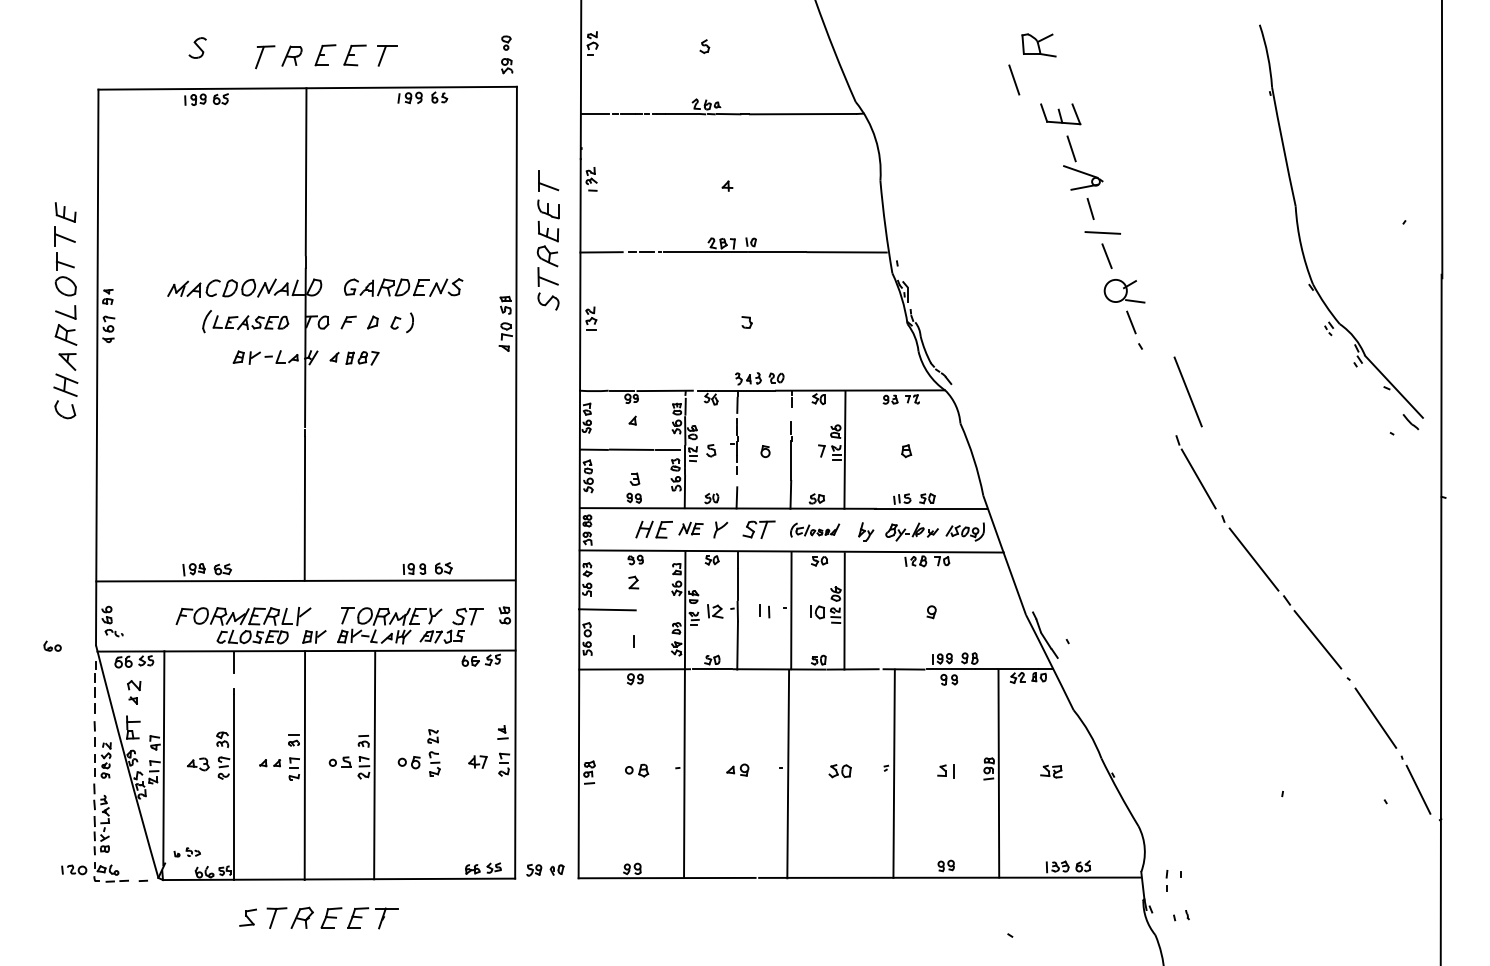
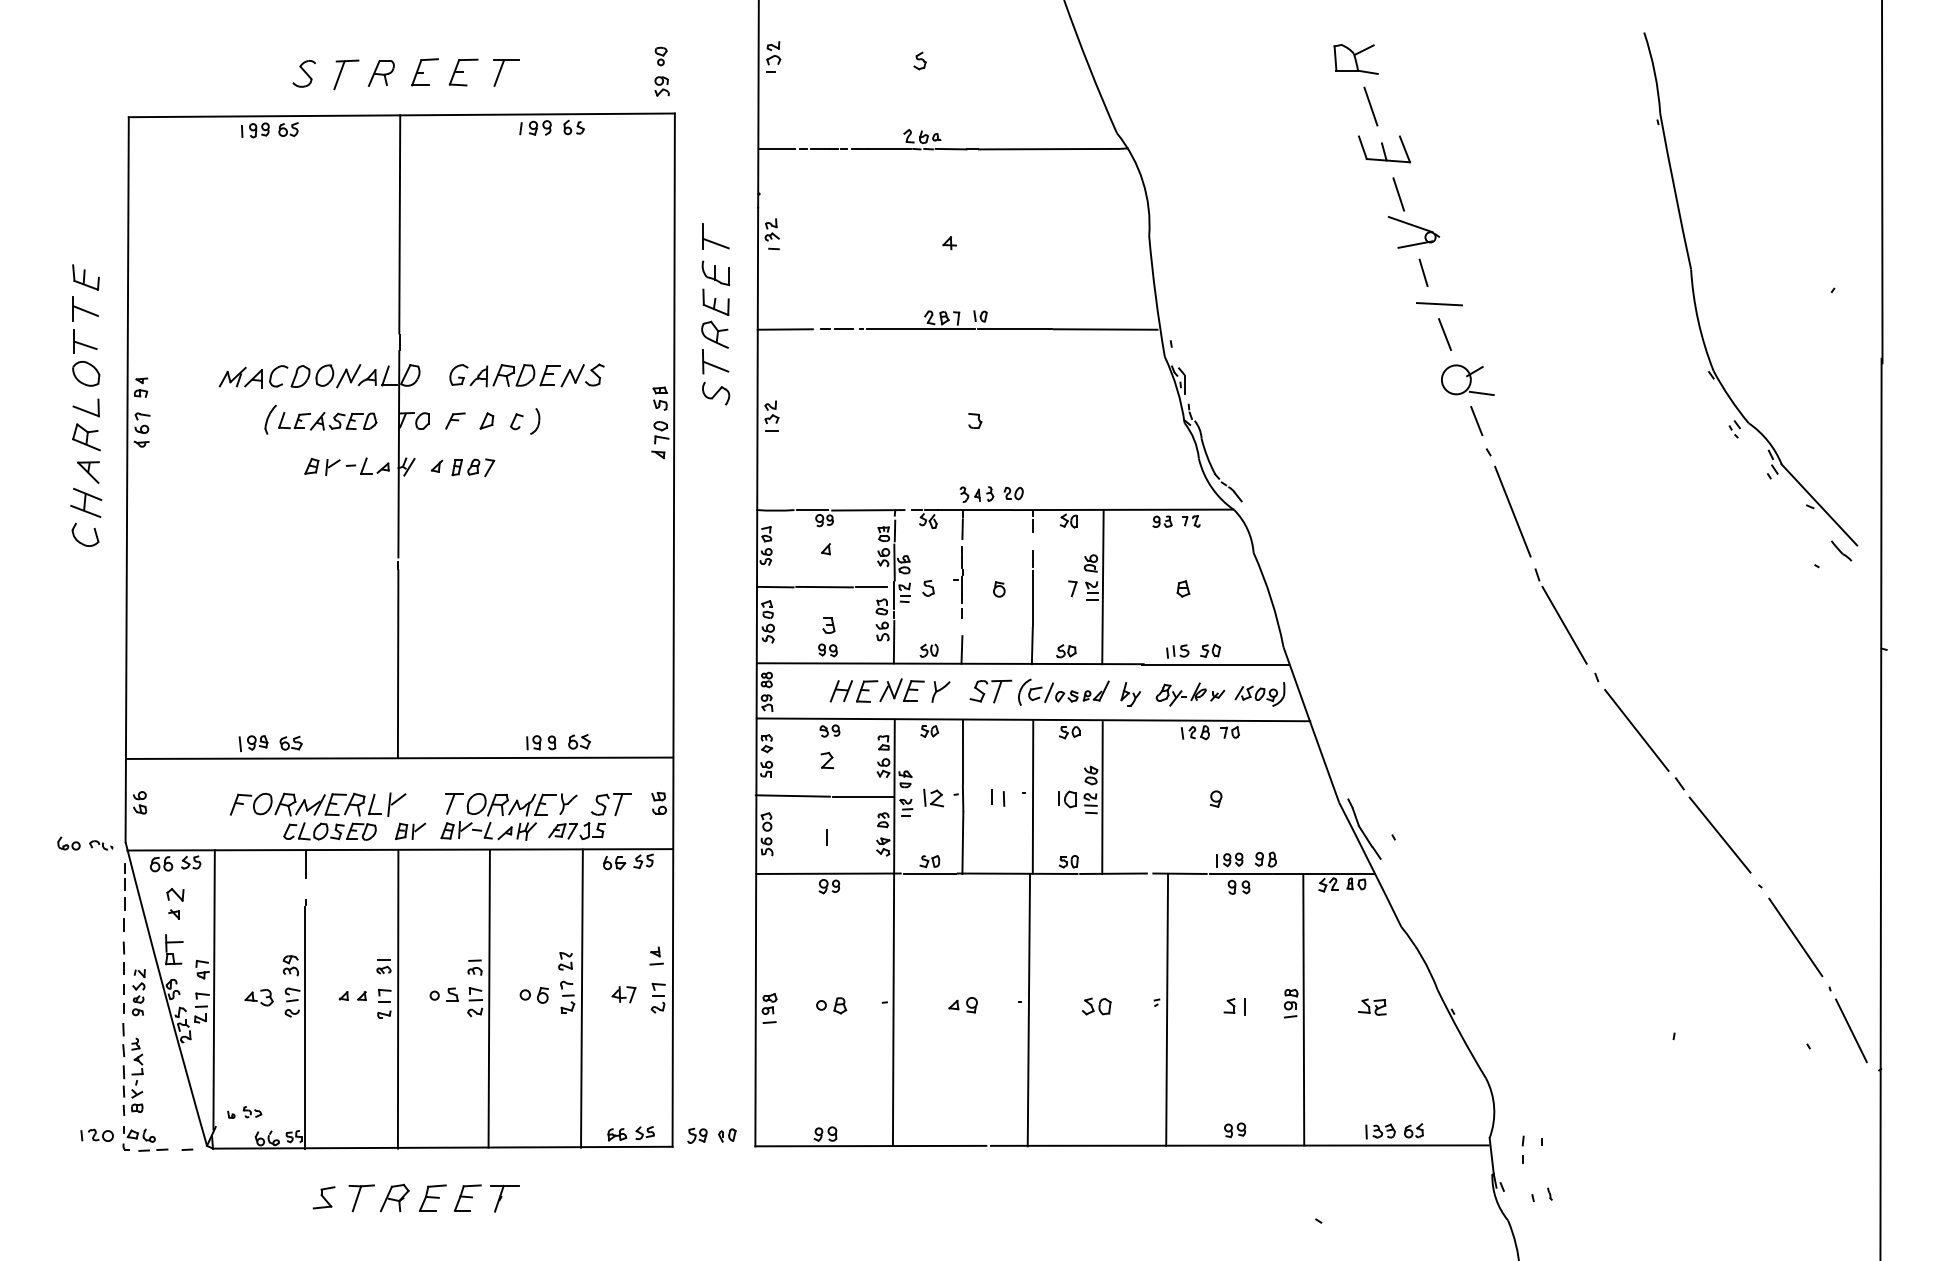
part: (197, 47) -> (303, 73), moved
line: (1013, 79) -> (1370, 106), moved
line: (1187, 391) -> (1512, 511), moved
part: (690, 528) -> (901, 689), size x1.43
part: (814, 529) -> (1063, 691), size x1.43
line: (661, 610) -> (863, 796), added
part: (114, 633) -> (101, 845), moved
line: (445, 764) -> (581, 998), added

